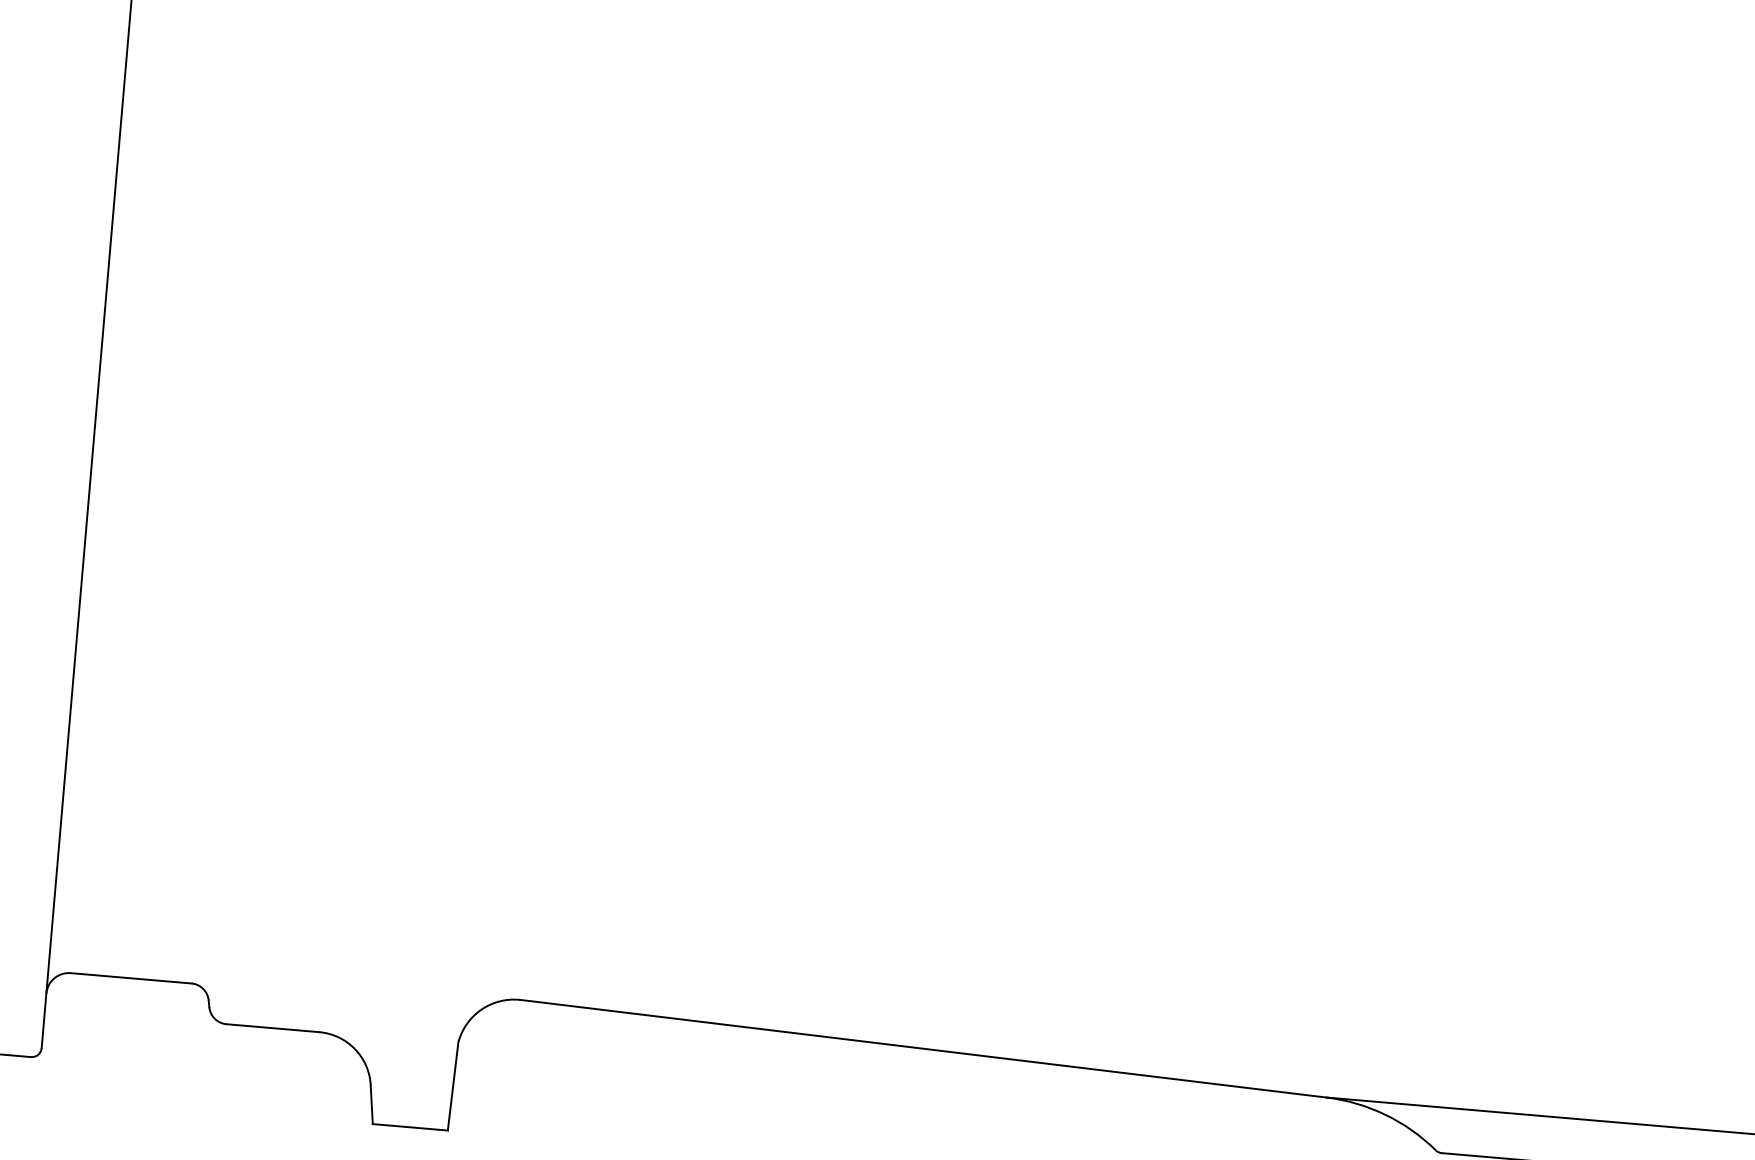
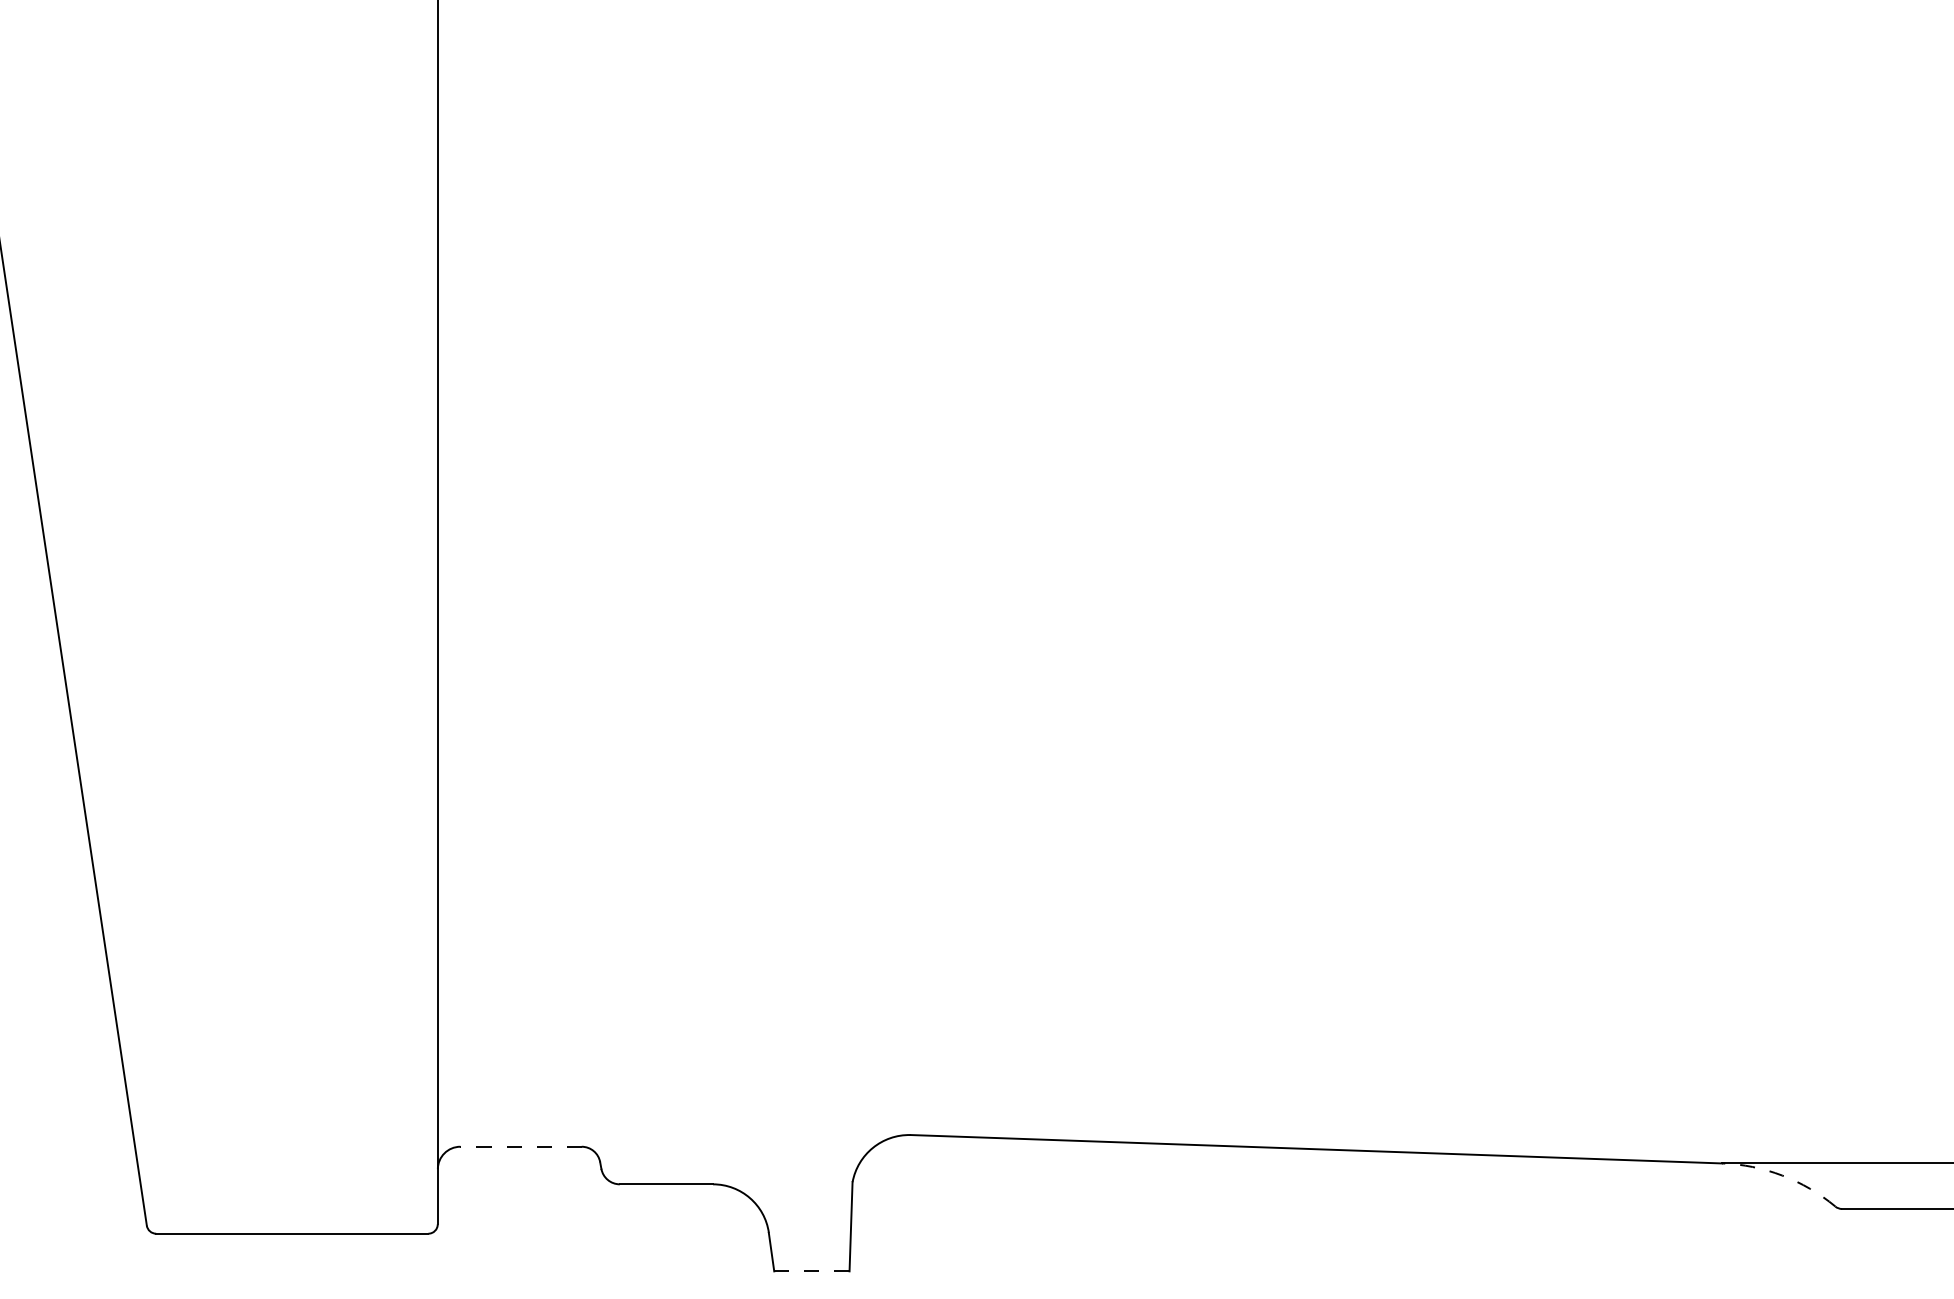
line: (131, 978) -> (521, 1146), solid -> dashed
arc: (1385, 1114) -> (1782, 1175), solid -> dashed
line: (409, 1127) -> (811, 1271), solid -> dashed

